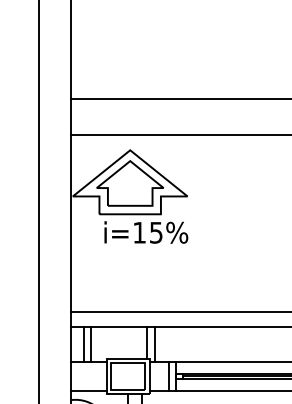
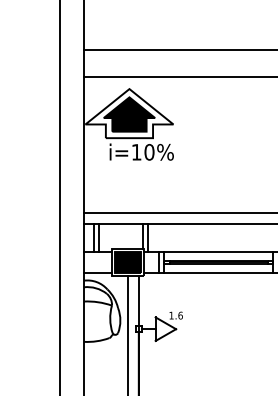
fill: (130, 183) -> (129, 114), added
text: (156, 232) -> (149, 152), i=15% -> i=10%
fill: (127, 376) -> (127, 262), added

